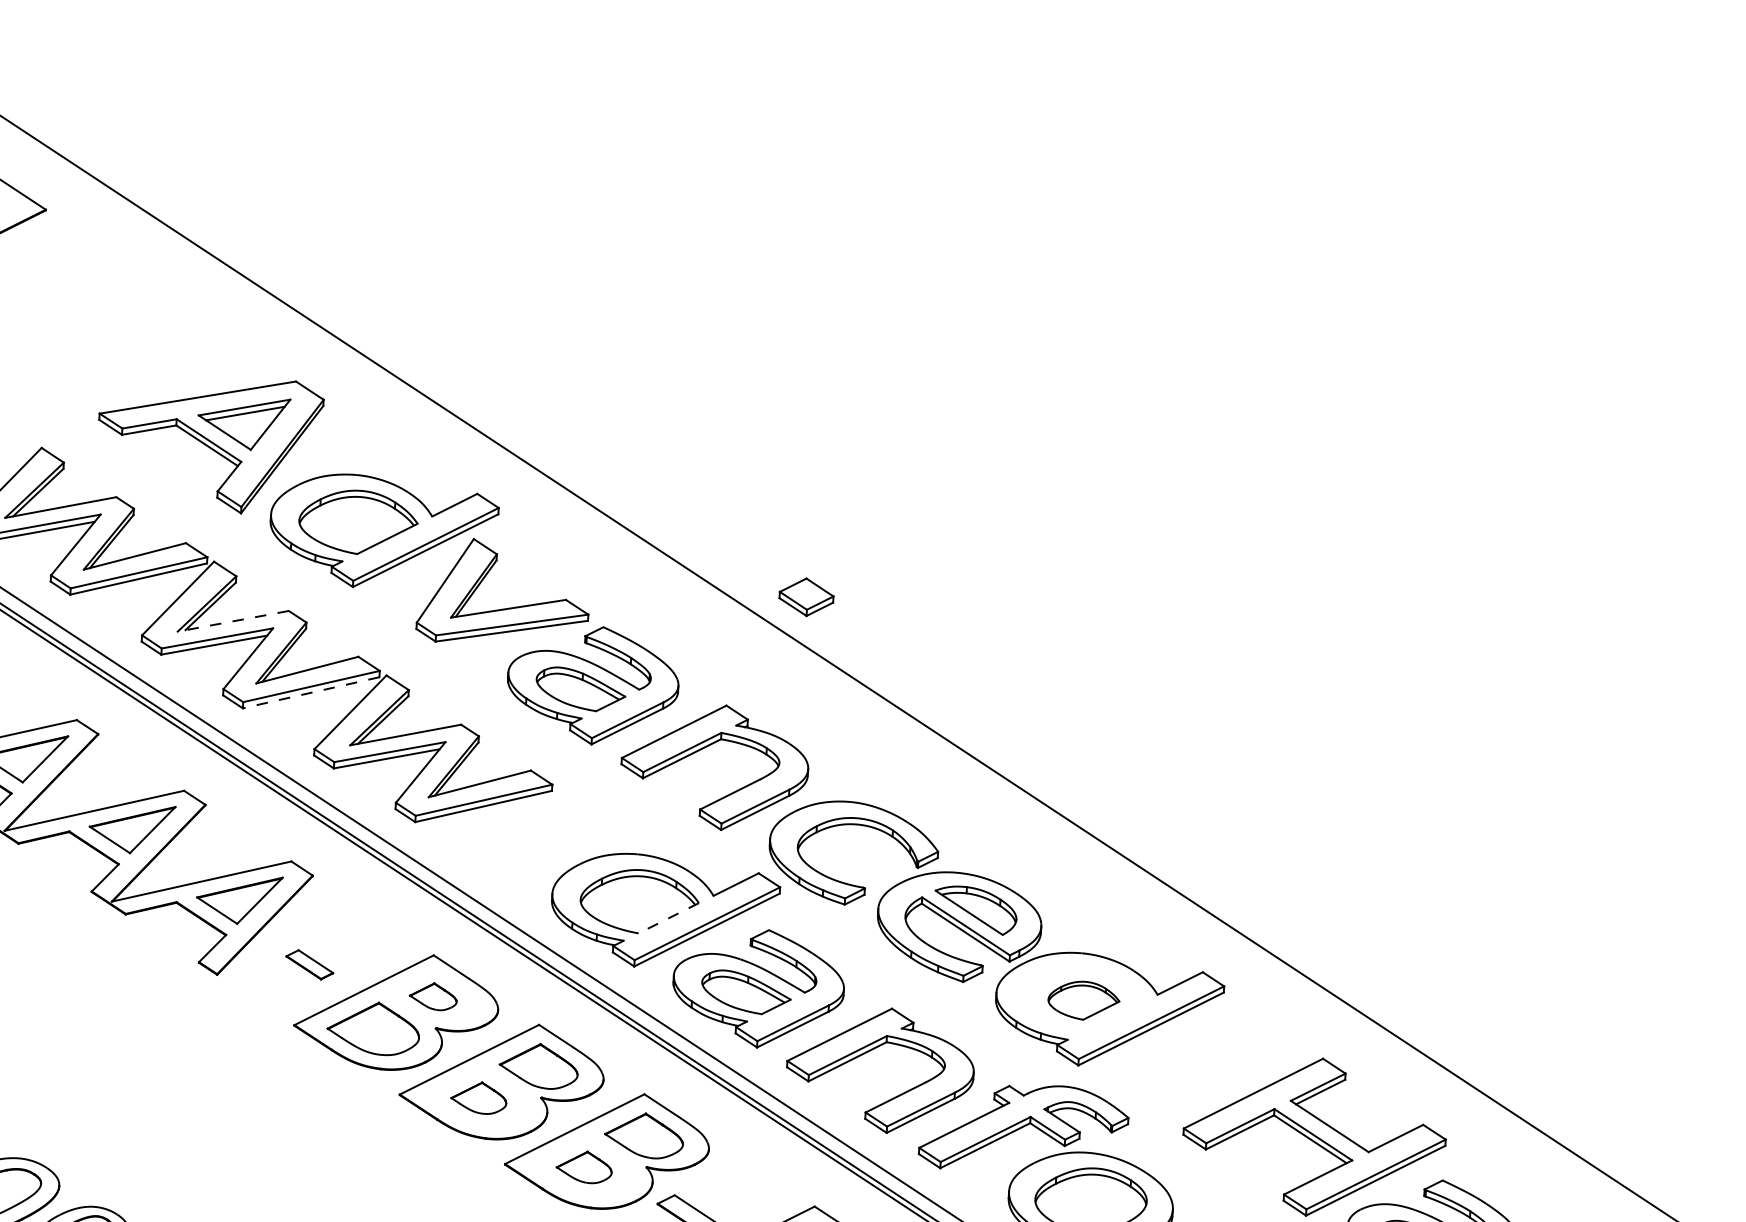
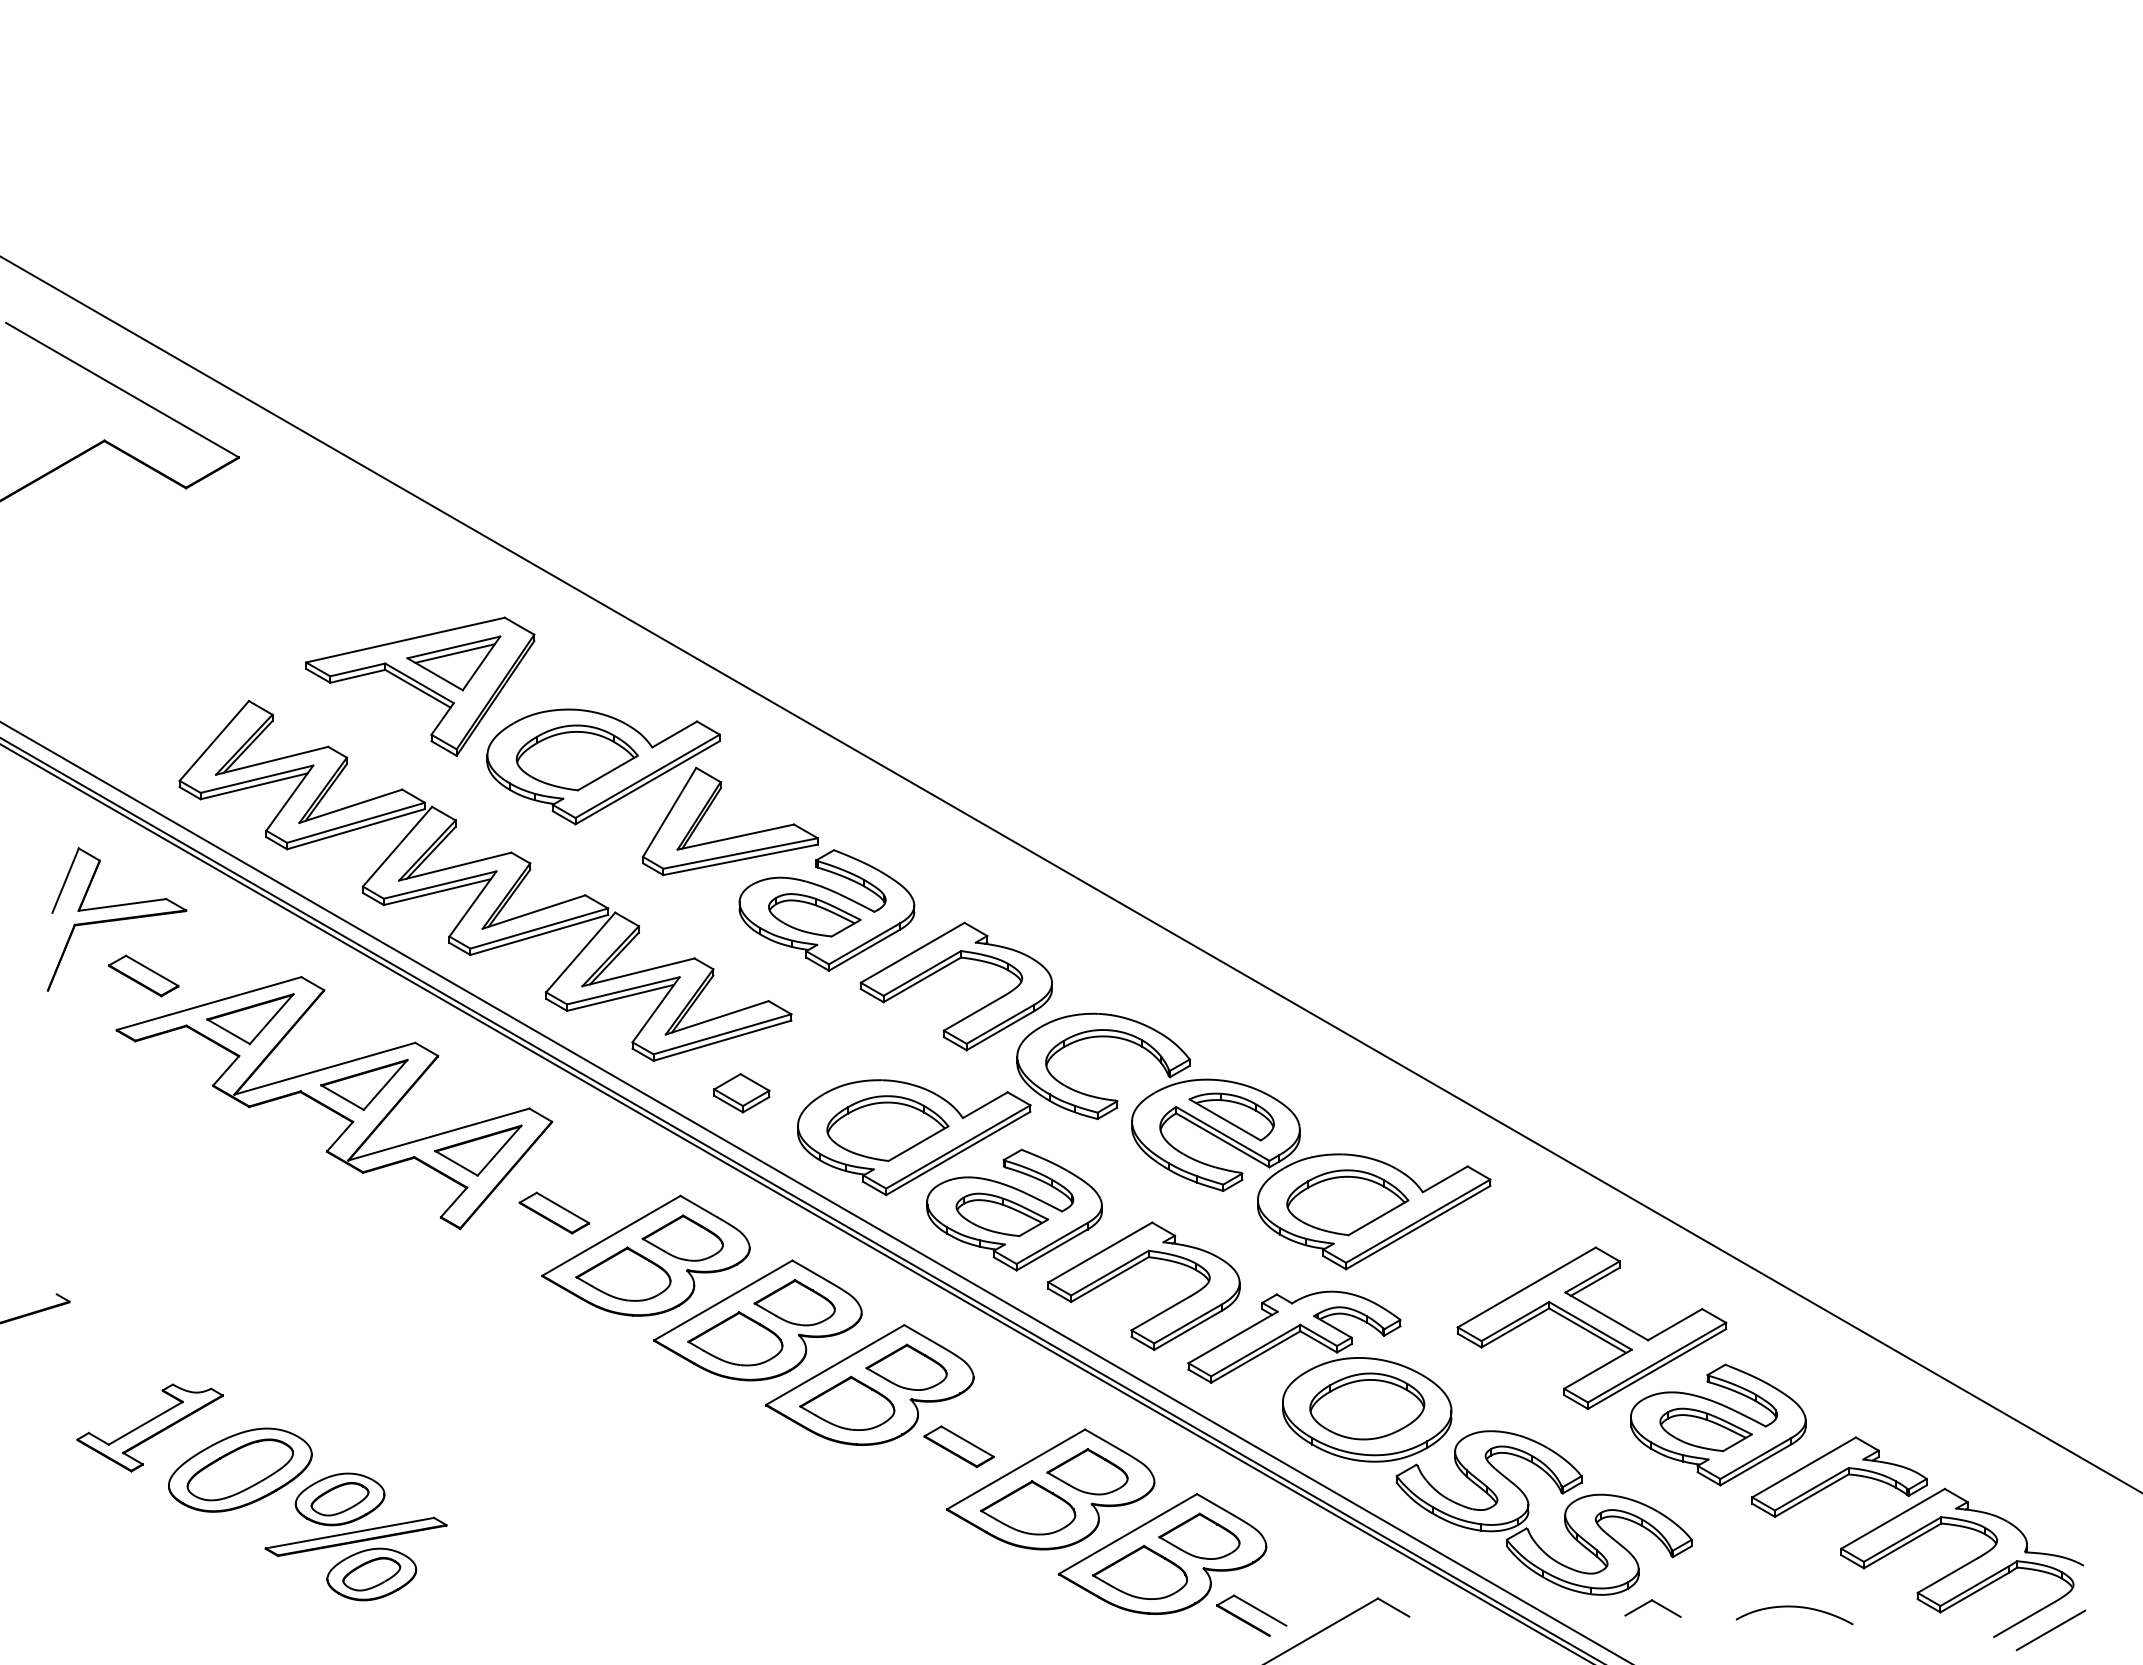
part: (806, 597) -> (741, 1093), moved
line: (233, 621) -> (455, 866), dashed -> solid
line: (311, 692) -> (539, 934), dashed -> solid
line: (668, 918) -> (918, 1143), dashed -> solid
part: (309, 964) -> (554, 1212), size x1.43
part: (433, 996) -> (682, 1237), size x1.67
part: (1083, 1000) -> (1347, 1202), size x1.67
part: (479, 1097) -> (735, 1338), size x1.67
part: (584, 1166) -> (847, 1402), size x1.67

